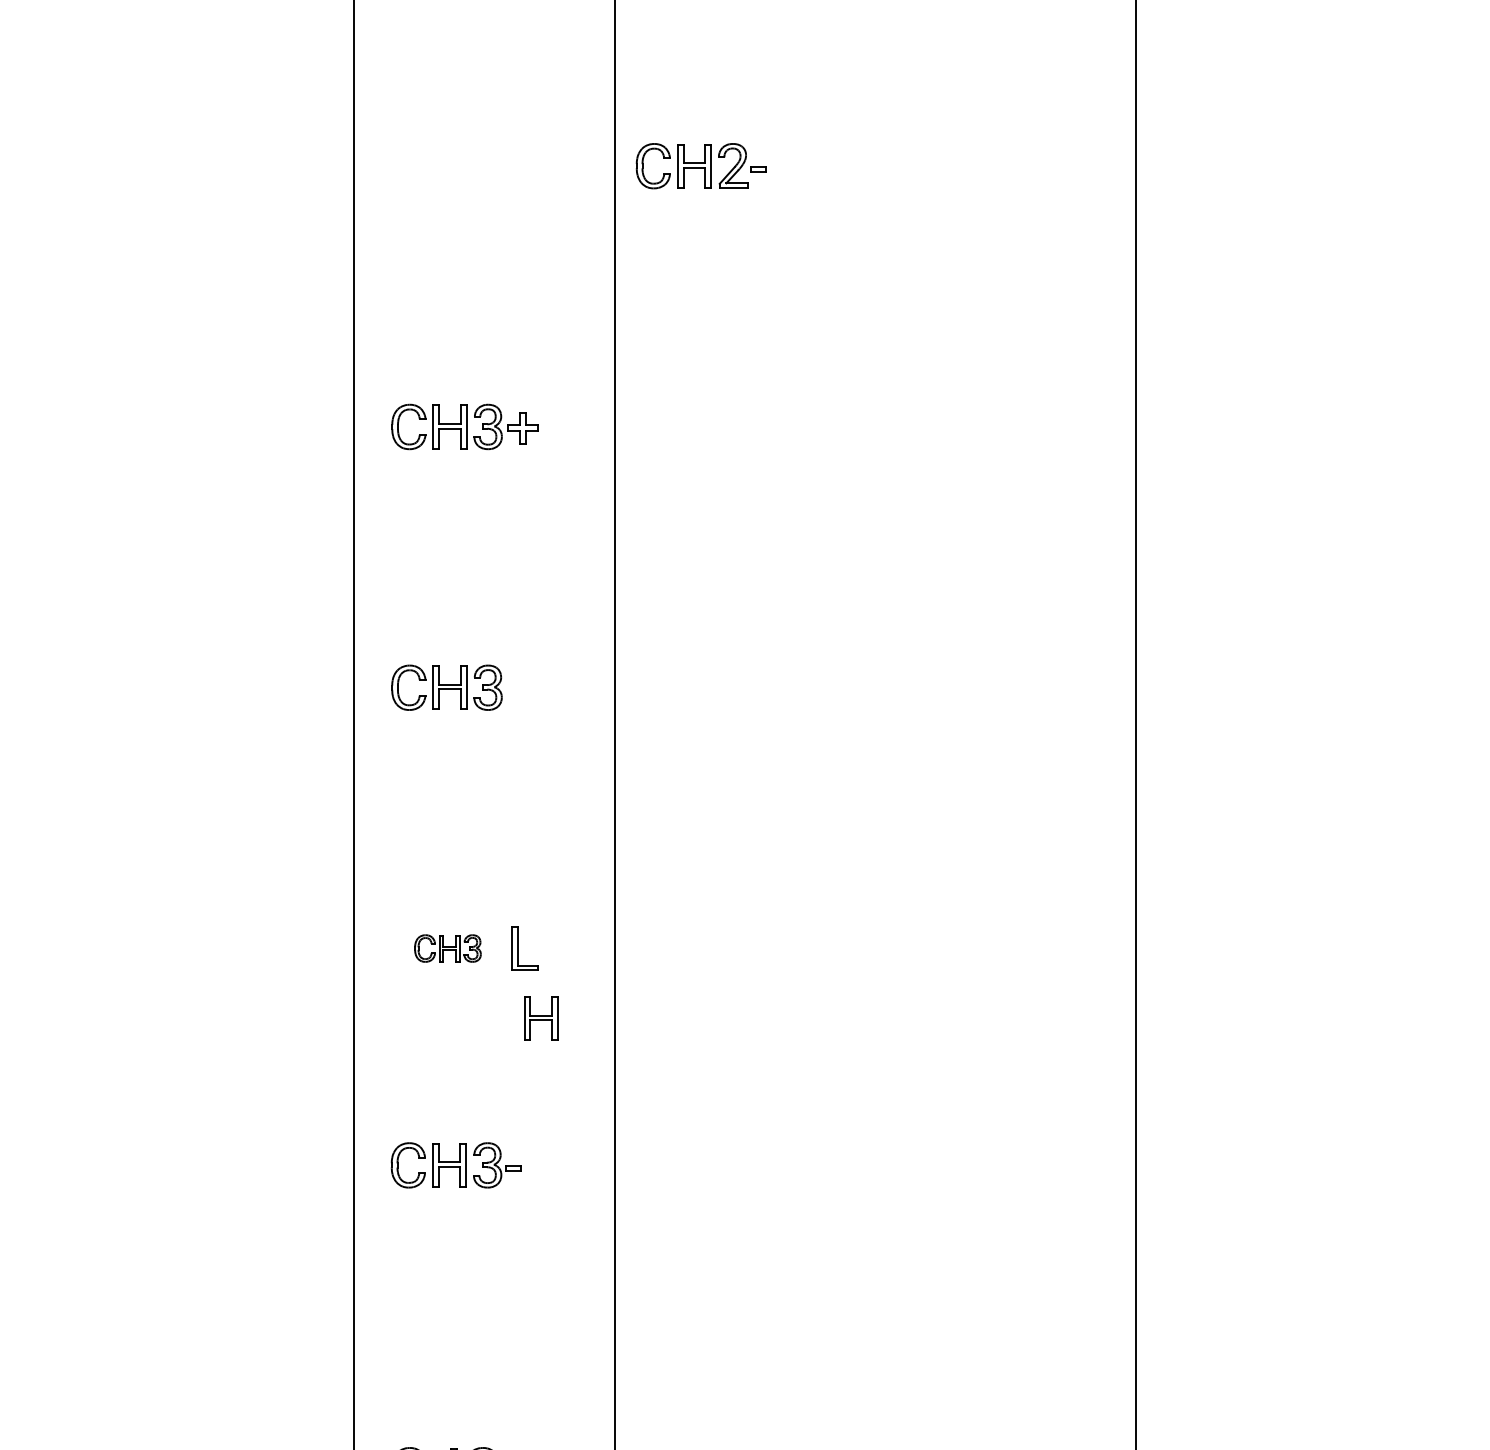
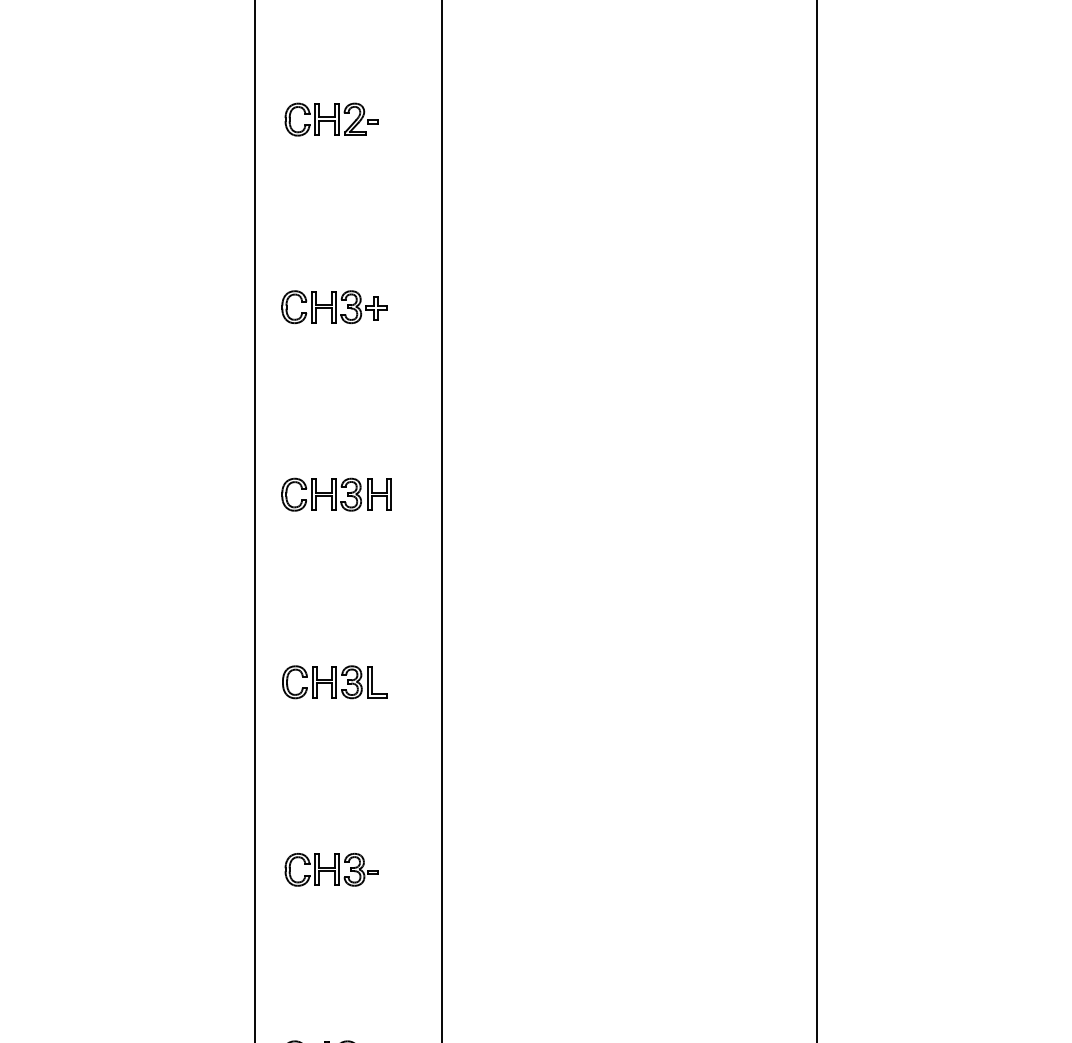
part: (700, 166) -> (331, 119), moved
part: (447, 948) -> (322, 682), size x1.67
part: (541, 1018) -> (379, 494), moved
part: (455, 1165) -> (331, 869), moved

